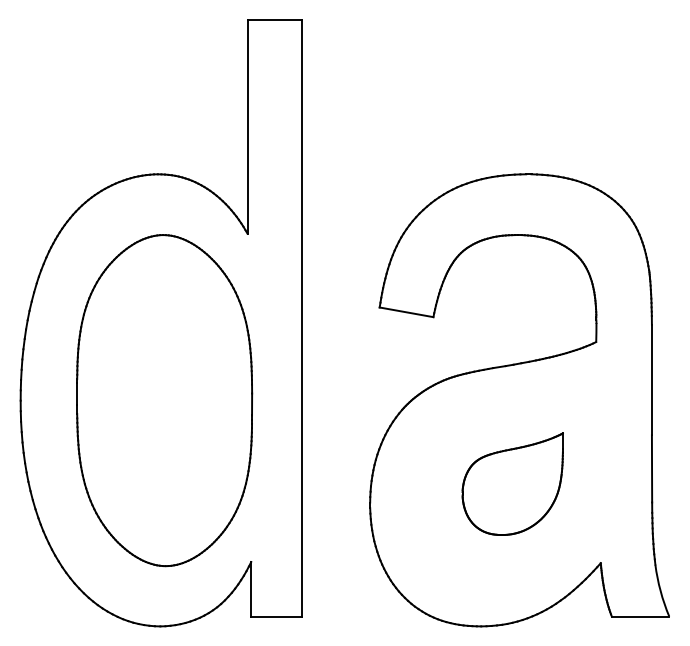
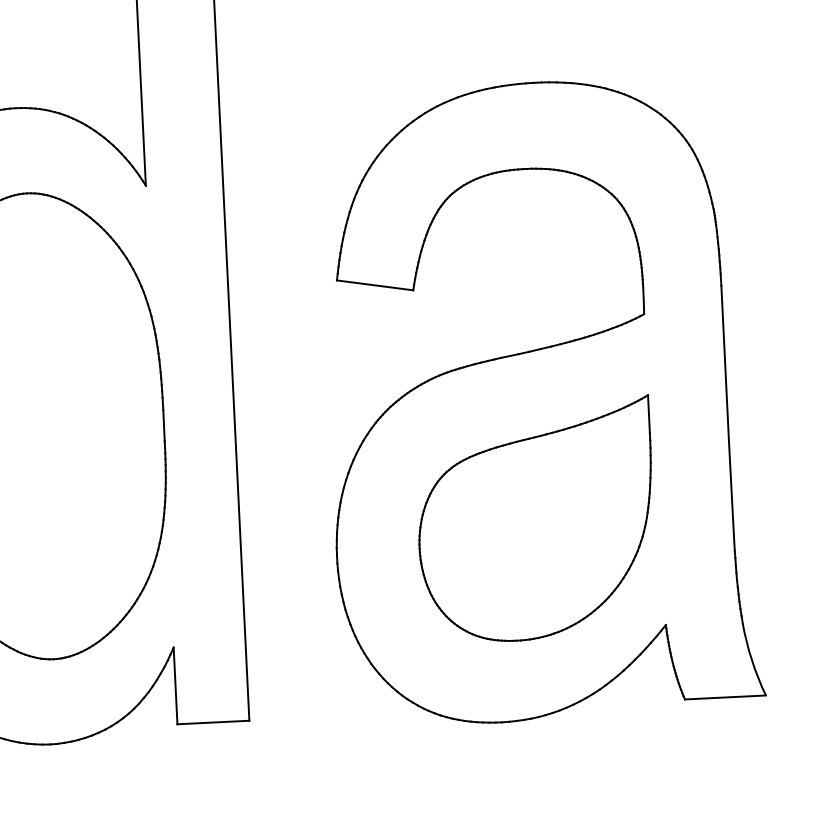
part: (512, 483) -> (536, 519), size x1.67

